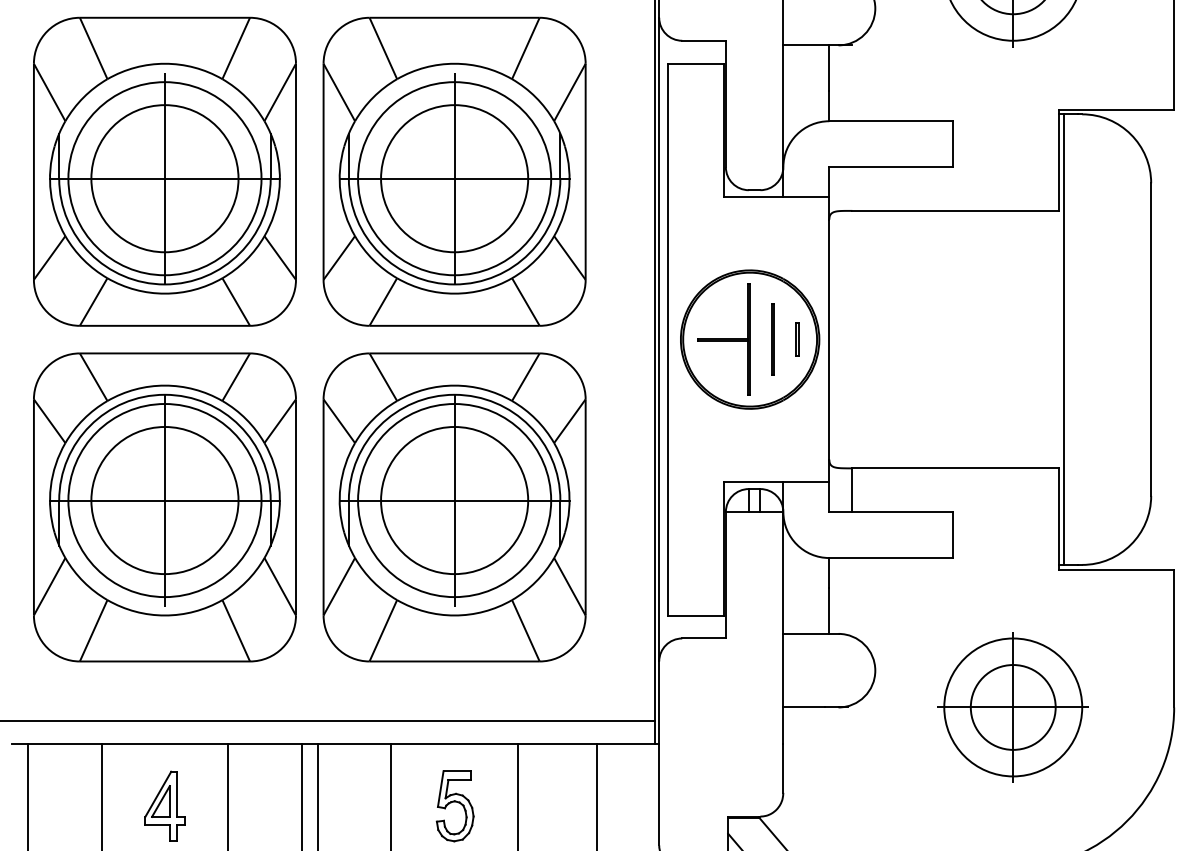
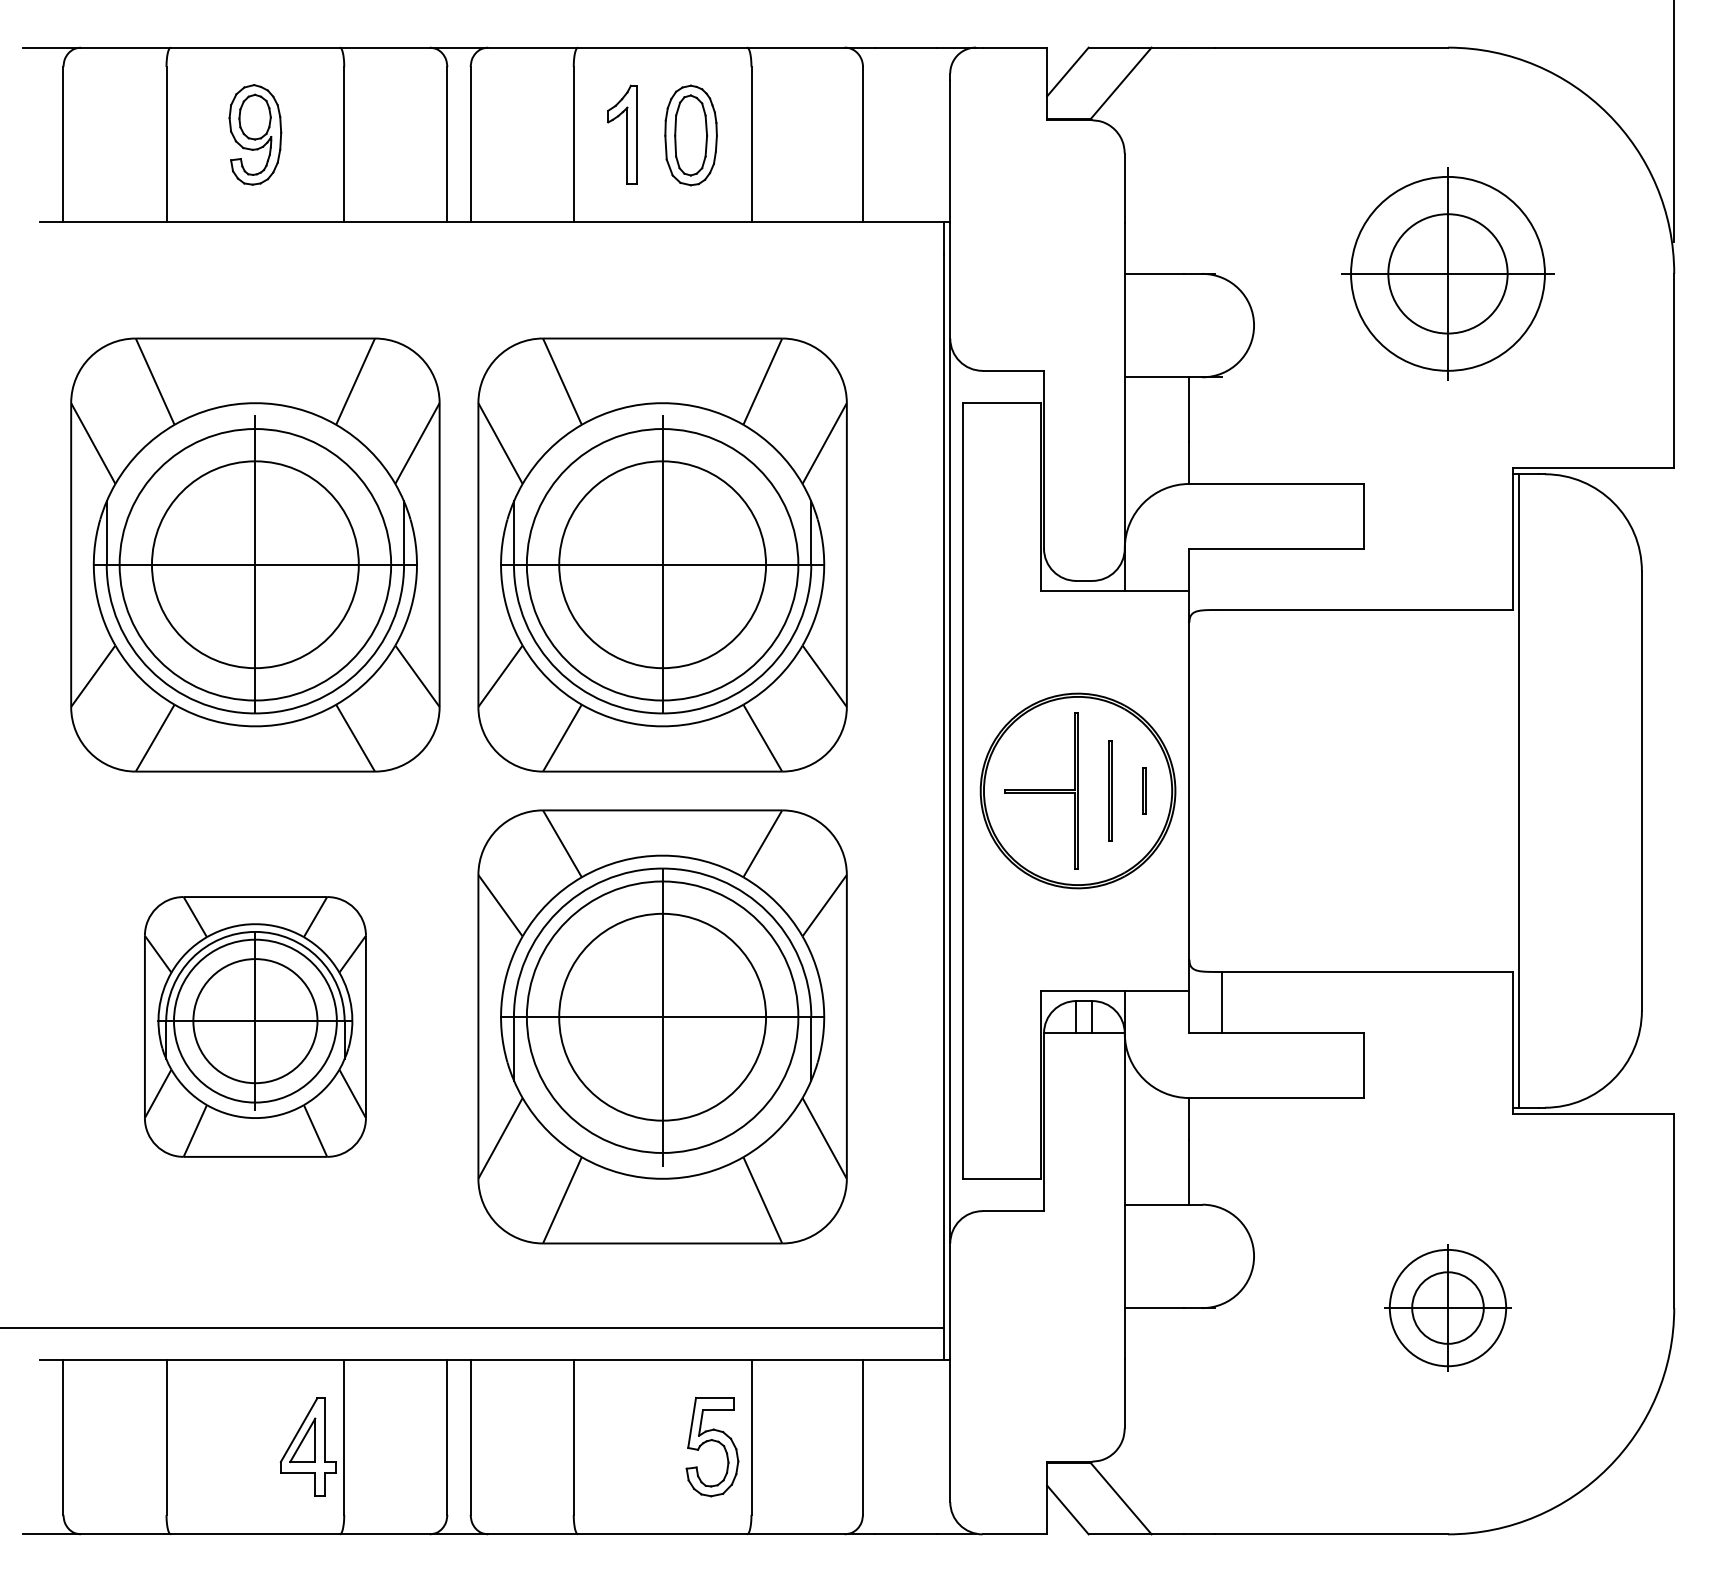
part: (165, 507) -> (255, 1026), size x0.6
part: (1012, 707) -> (1447, 1307), size x0.6
part: (164, 805) -> (307, 1446), moved
part: (455, 806) -> (712, 1447), moved

